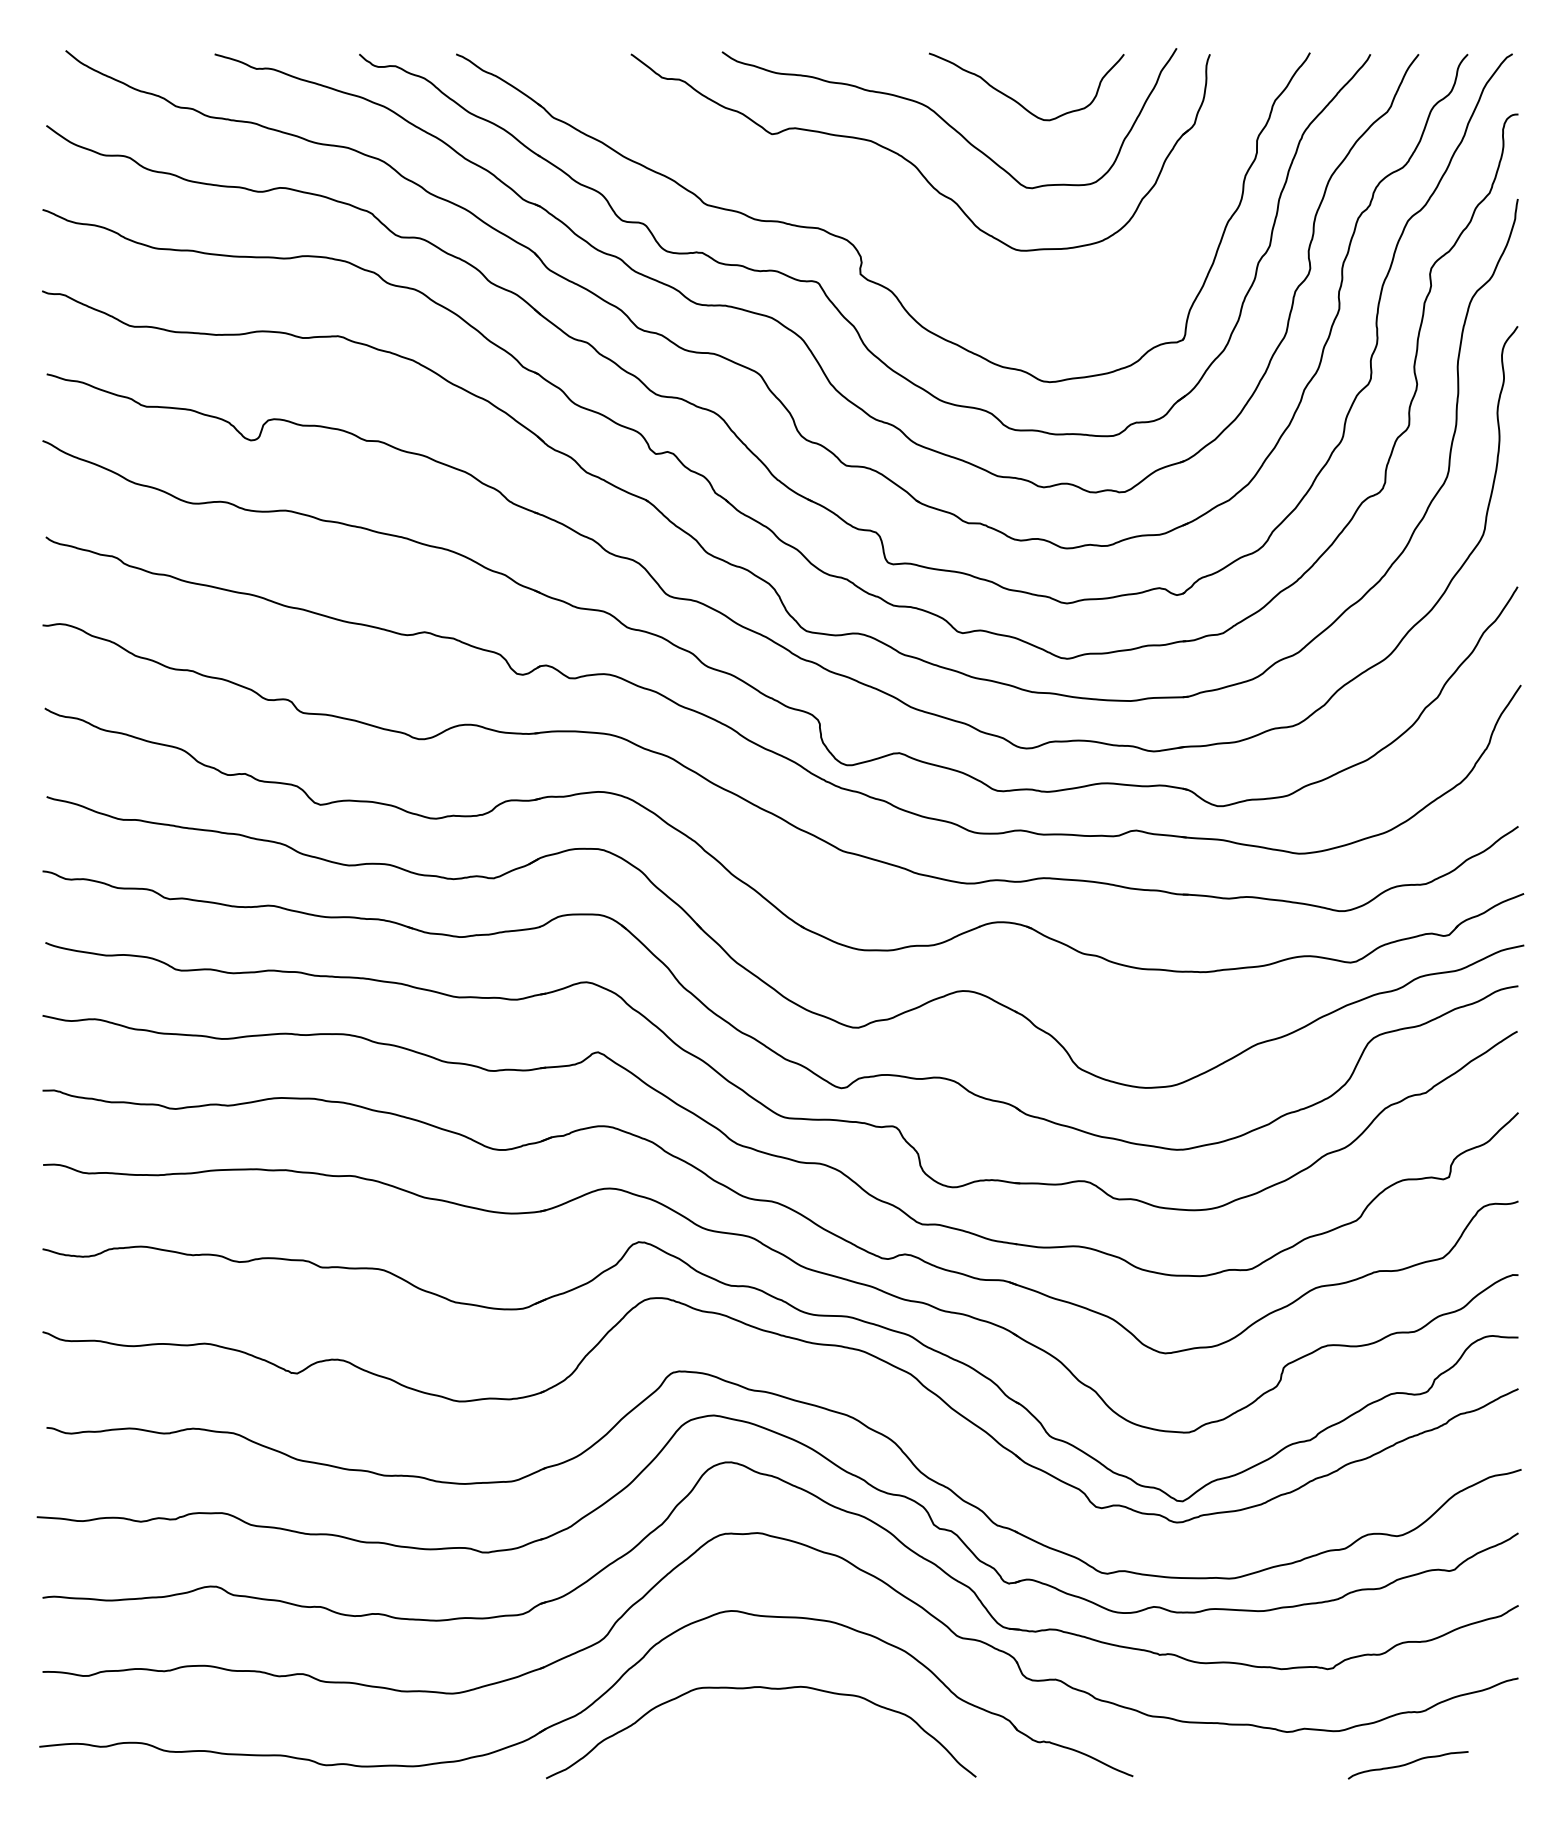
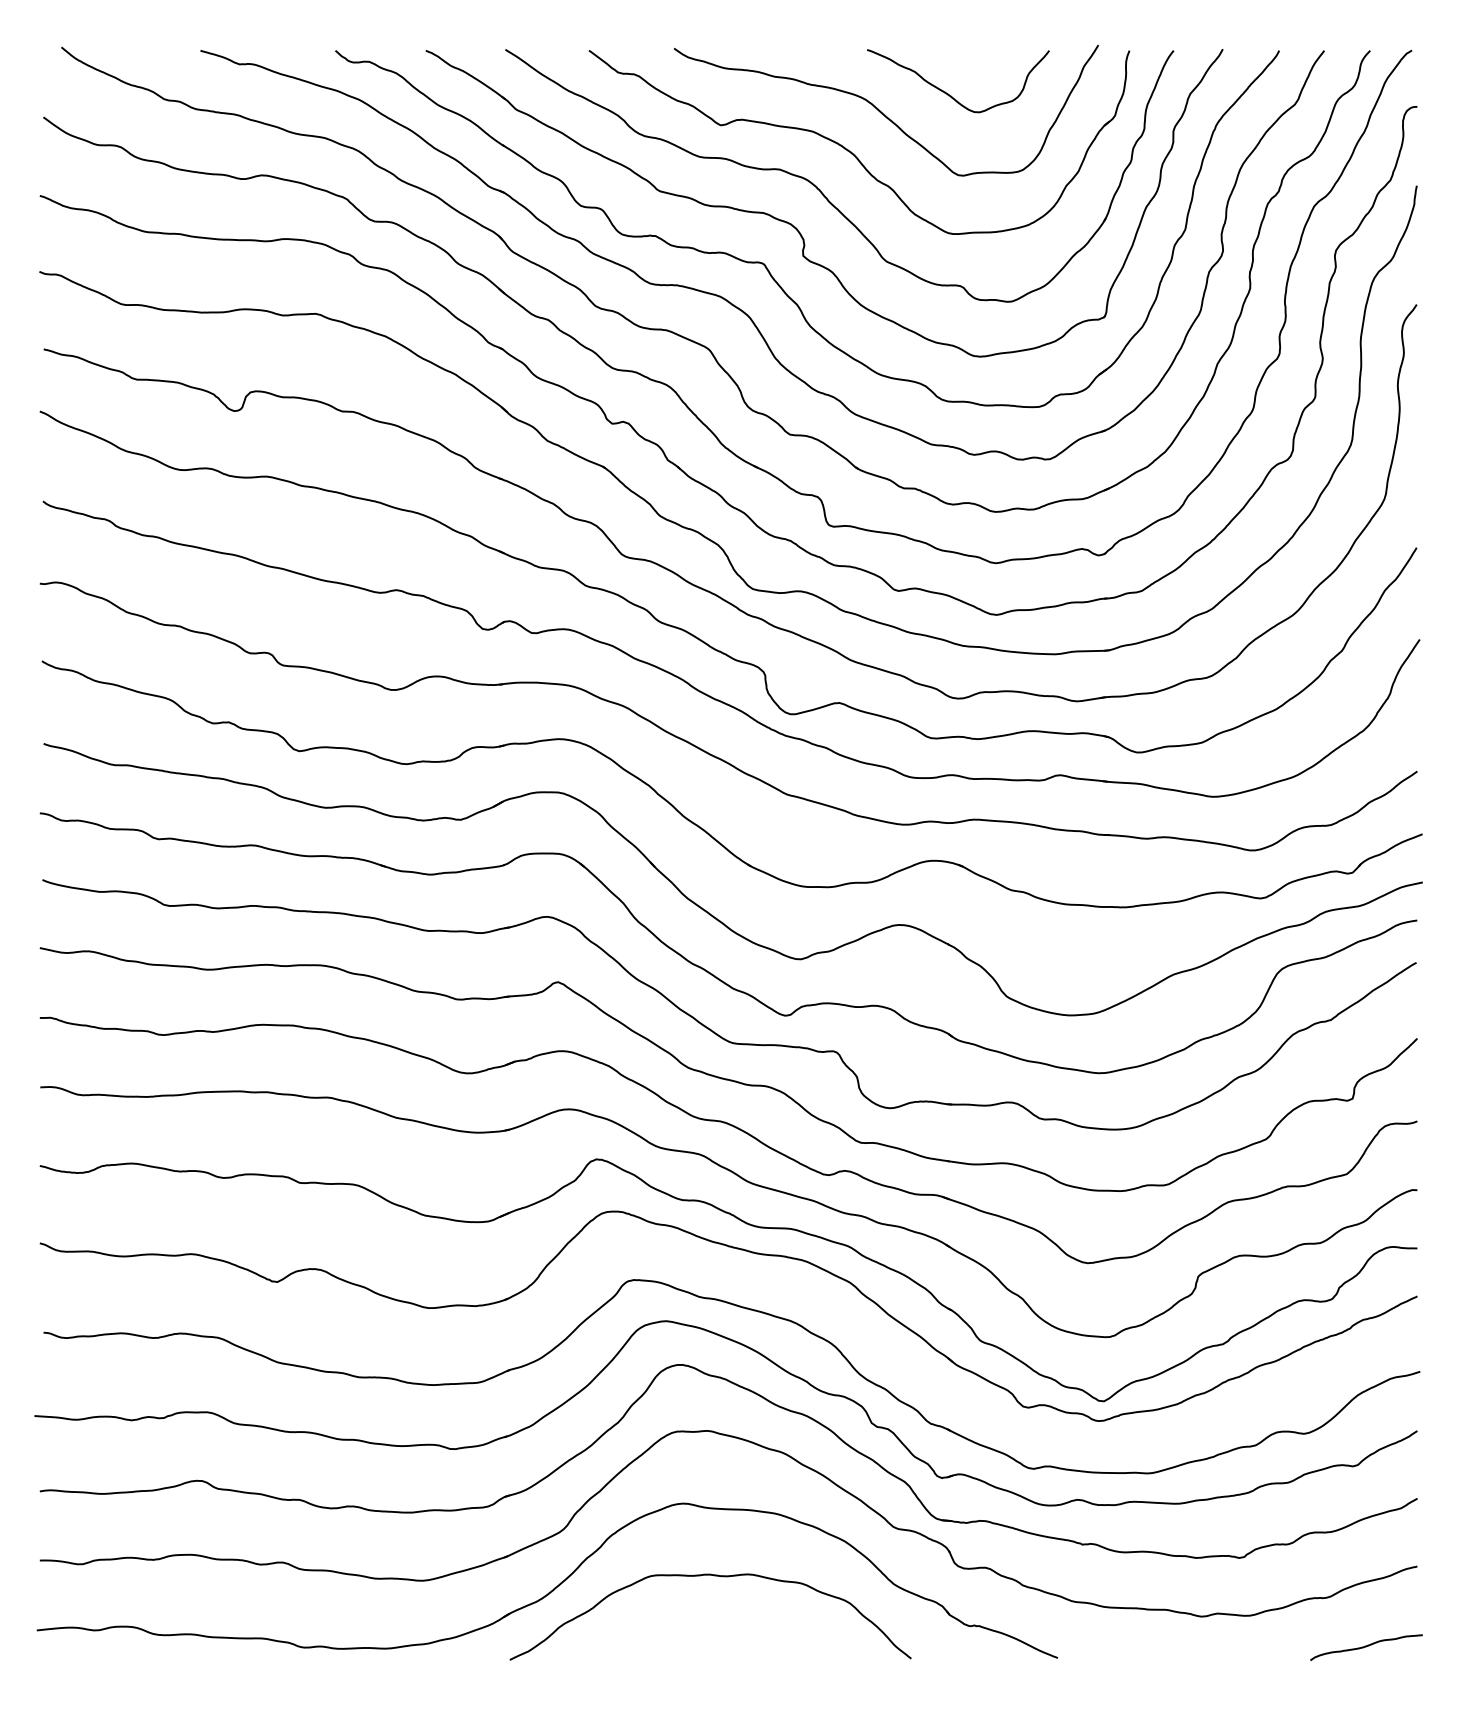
part: (880, 204) -> (821, 190), added
curve: (1408, 1765) -> (1366, 1647), moved

